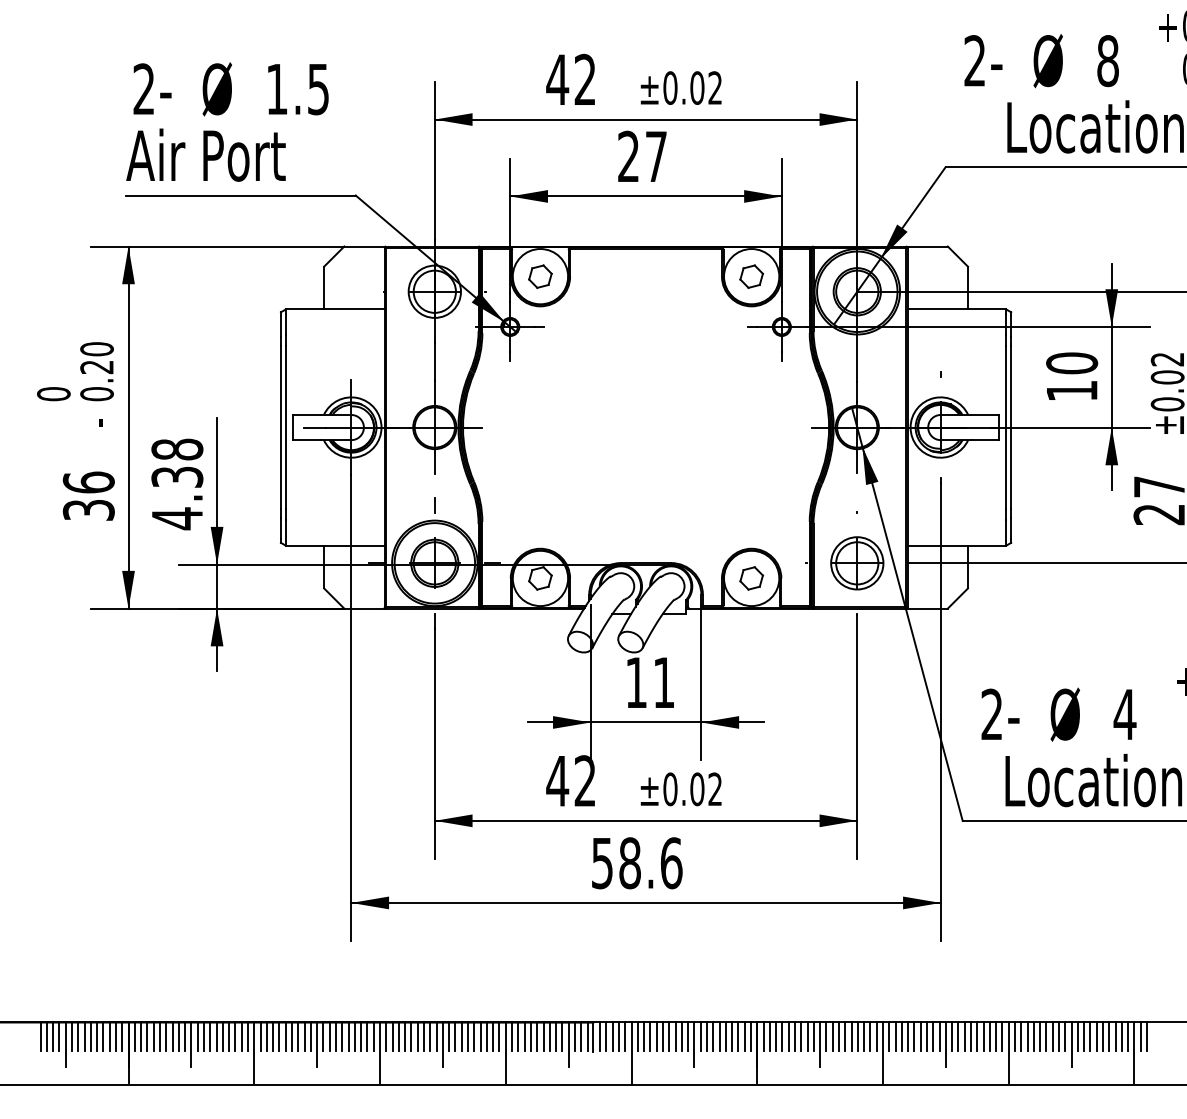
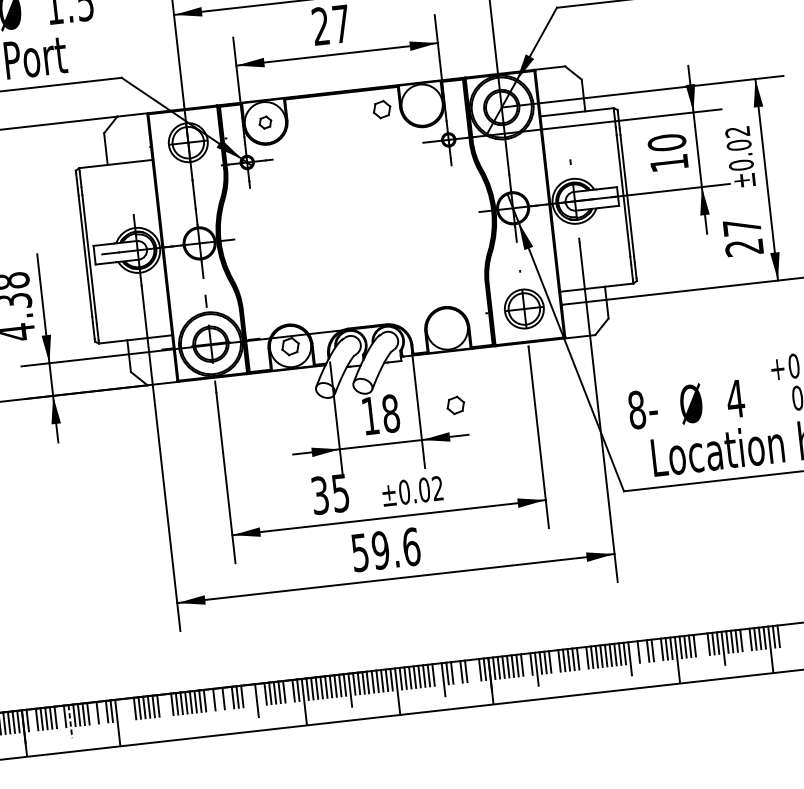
part: (540, 276) -> (265, 122), size x0.7
part: (751, 276) -> (381, 109), moved
part: (751, 578) -> (455, 405), moved
text: (663, 682) -> (390, 413), 11 -> 18
text: (991, 714) -> (636, 410), 2- -> 8-
text: (570, 781) -> (329, 494), 42 -> 35
text: (629, 863) -> (380, 550), 58.6 -> 59.6
line: (141, 1036) -> (32, 719), removed
line: (178, 1036) -> (60, 716), removed
line: (222, 1036) -> (92, 712), removed
line: (235, 1036) -> (102, 711), removed
line: (260, 1036) -> (120, 709), removed
line: (266, 1036) -> (125, 709), removed
line: (273, 1036) -> (130, 708), removed
line: (323, 1036) -> (167, 704), removed
line: (392, 1036) -> (218, 698), removed
line: (405, 1036) -> (228, 697), removed
line: (430, 1036) -> (247, 695), removed
line: (436, 1036) -> (251, 695), removed
line: (449, 1036) -> (261, 694), removed
line: (486, 1036) -> (288, 690), removed
line: (688, 1036) -> (438, 674), removed
line: (713, 1036) -> (457, 672), removed
line: (732, 1036) -> (471, 670), removed
line: (738, 1036) -> (475, 669), removed
line: (807, 1036) -> (526, 664), removed
line: (845, 1036) -> (554, 661), removed
line: (952, 1036) -> (634, 652), removed
line: (964, 1036) -> (643, 651), removed
line: (983, 1036) -> (657, 649), removed
line: (1040, 1036) -> (699, 644), removed
line: (1046, 1036) -> (704, 644), removed
line: (1102, 1036) -> (745, 639), removed
line: (317, 1044) -> (163, 710), removed
line: (191, 1045) -> (70, 722), solid -> dashed
line: (380, 1052) -> (211, 711), removed
line: (882, 1052) -> (583, 669), removed

